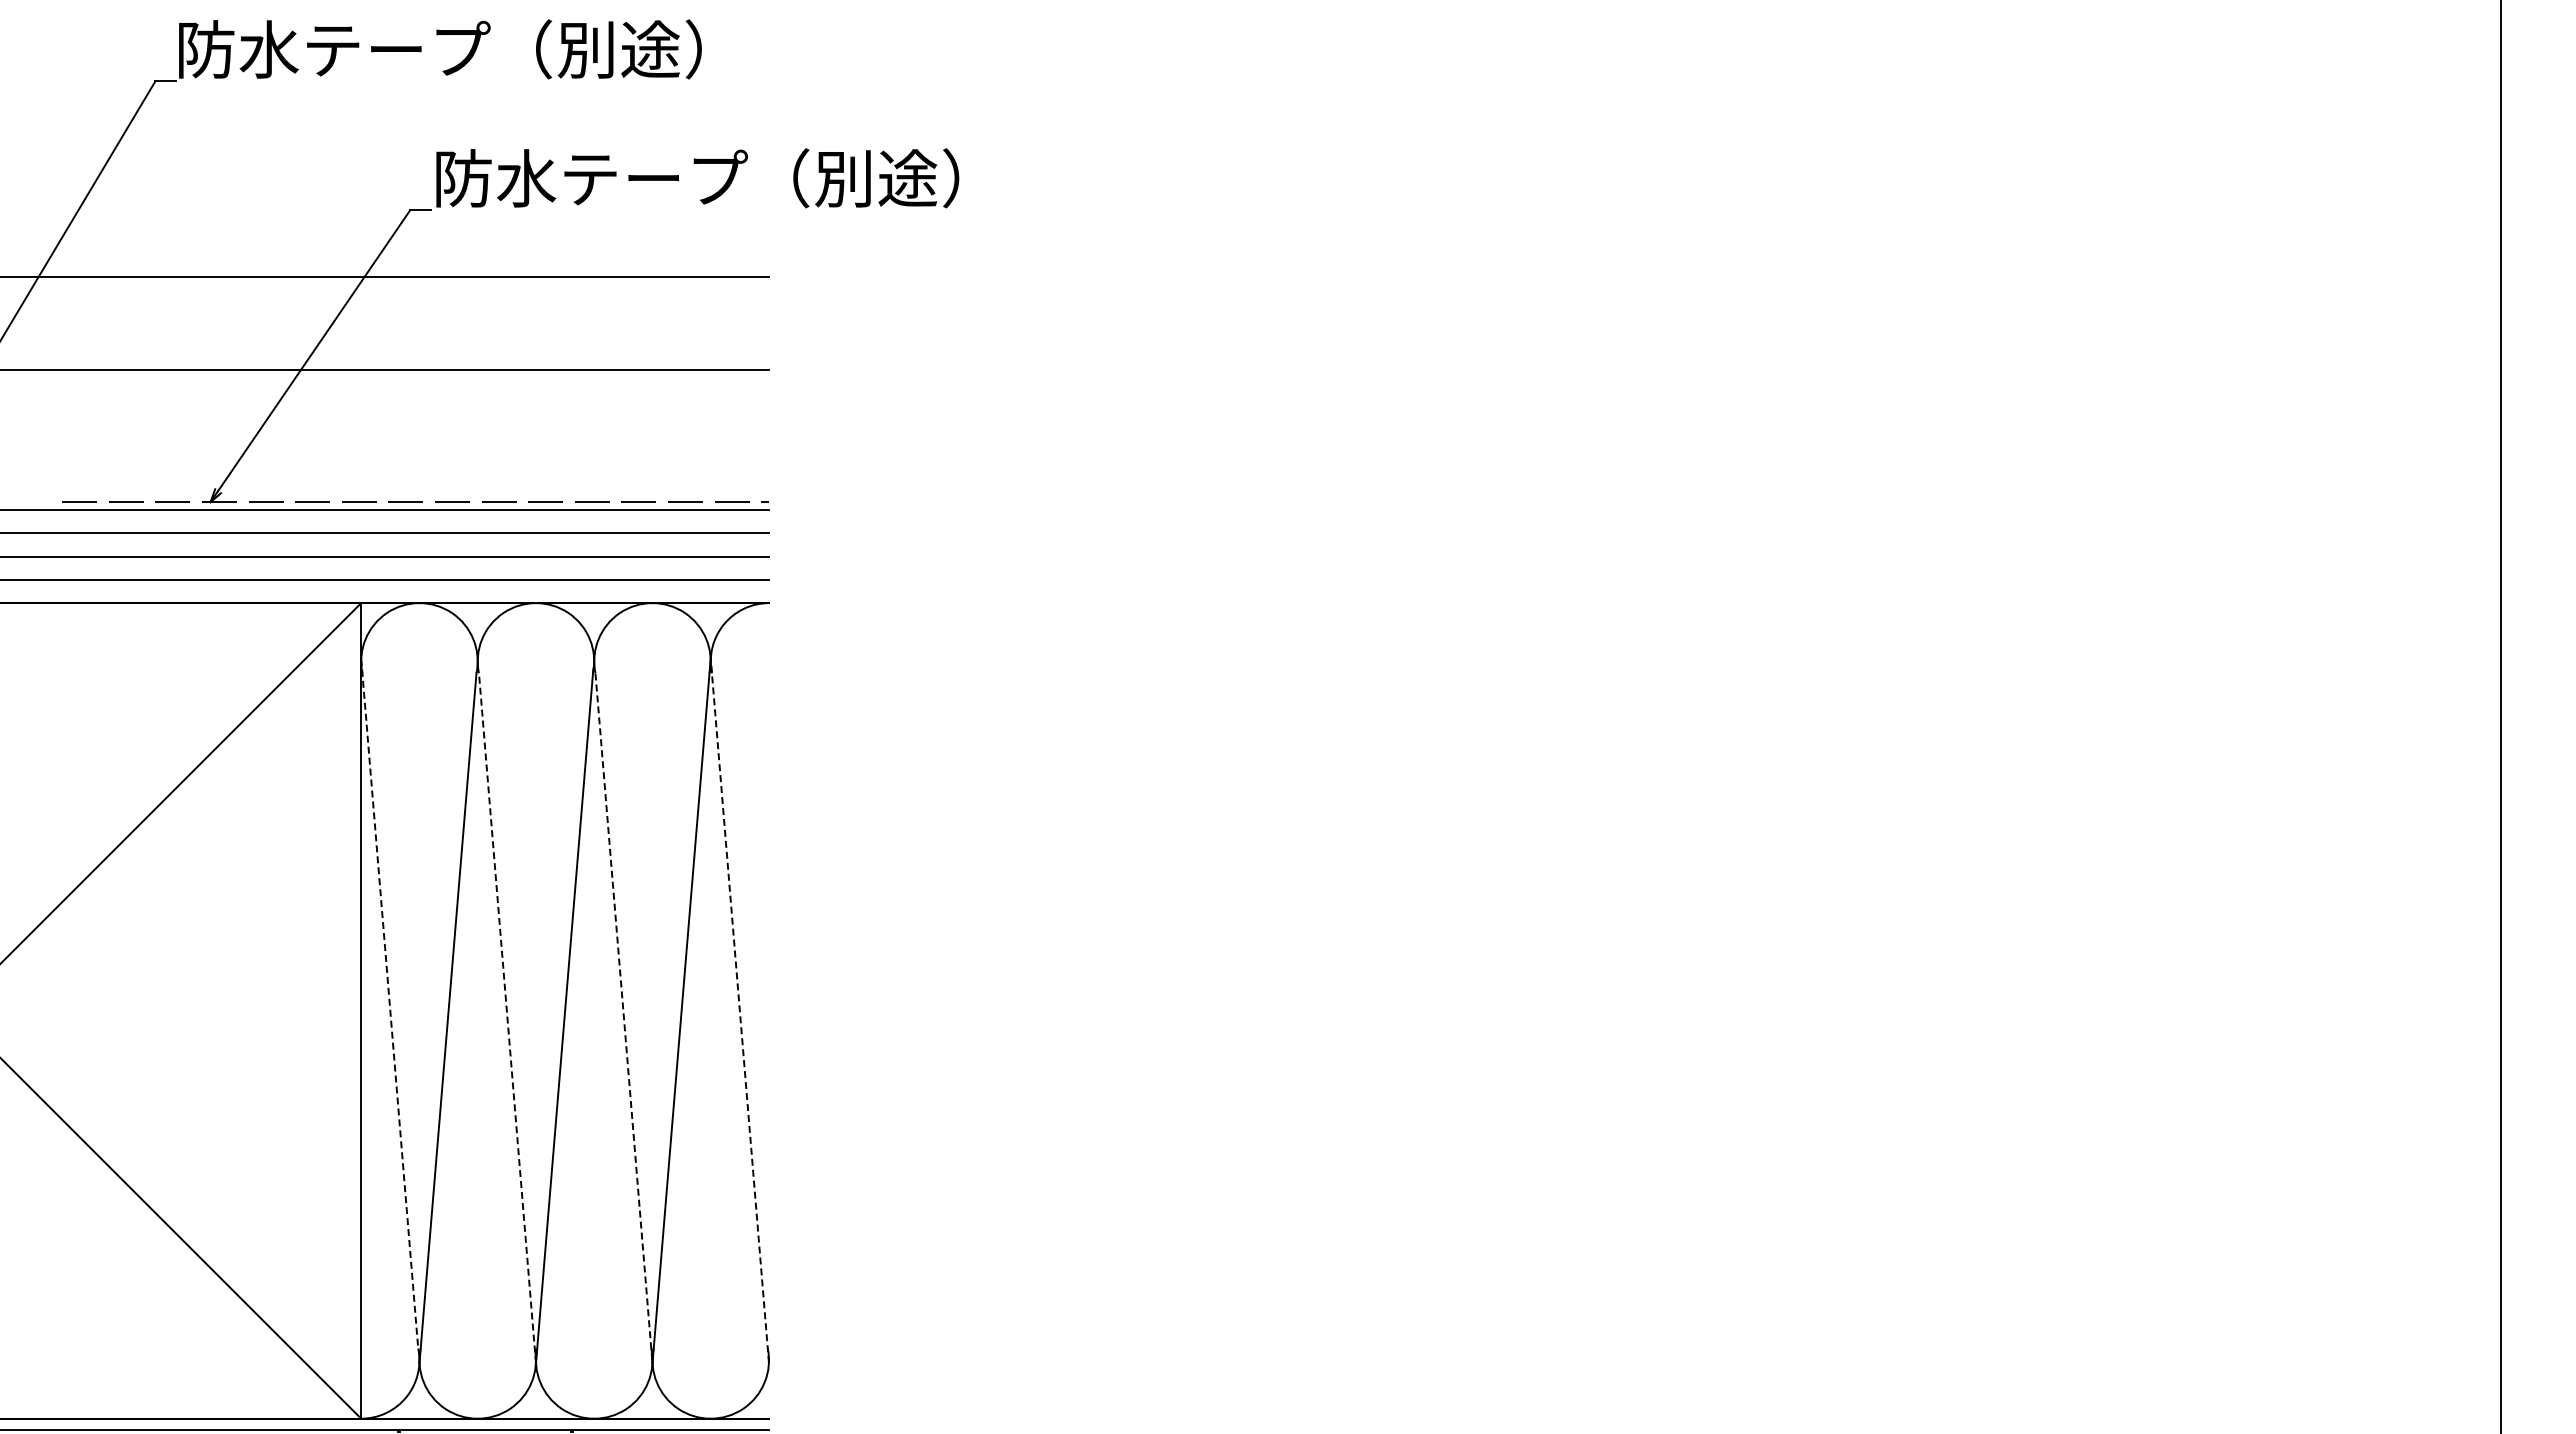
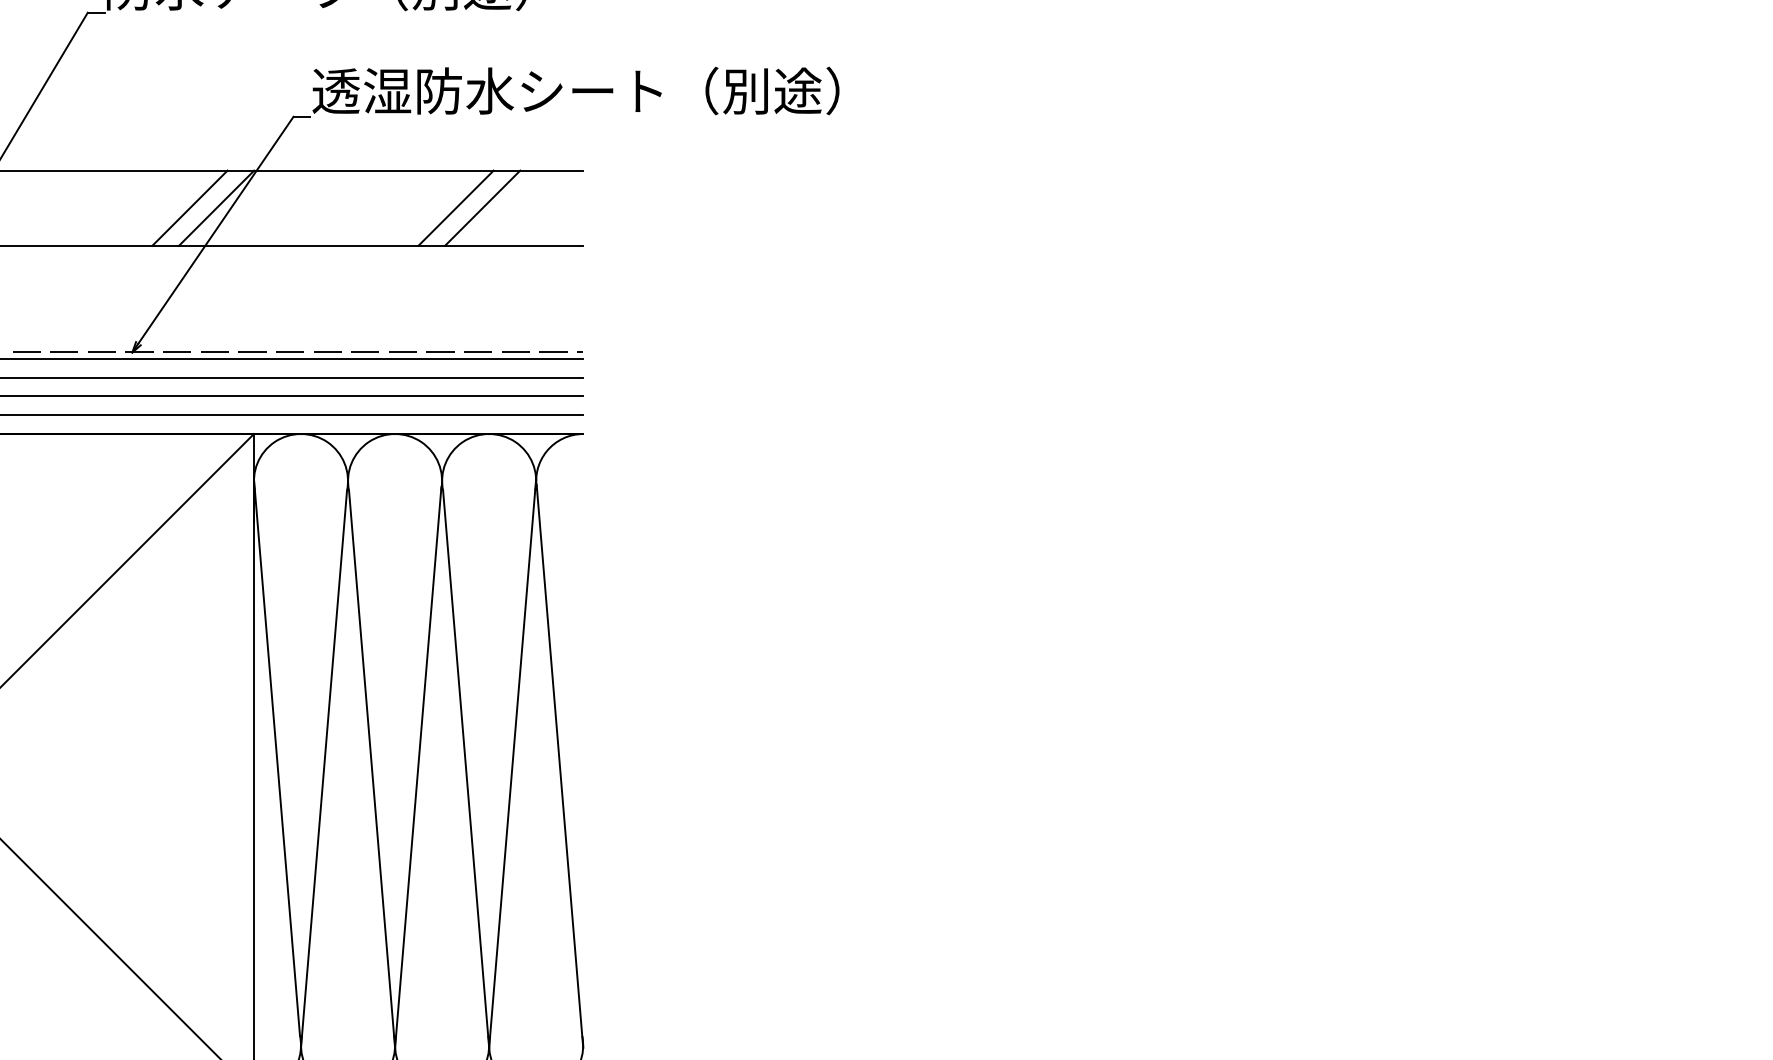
text: (759, 178) -> (575, 91), 防水テープ（別途） -> 透湿防水シート（別途）
line: (281, 323) -> (189, 208), added
line: (314, 323) -> (216, 208), added
line: (611, 323) -> (456, 208), added
line: (644, 323) -> (482, 208), added
line: (389, 1003) -> (276, 757), dashed -> solid
line: (740, 1014) -> (560, 766), dashed -> solid
line: (507, 1017) -> (372, 768), dashed -> solid
line: (624, 1018) -> (466, 769), dashed -> solid

